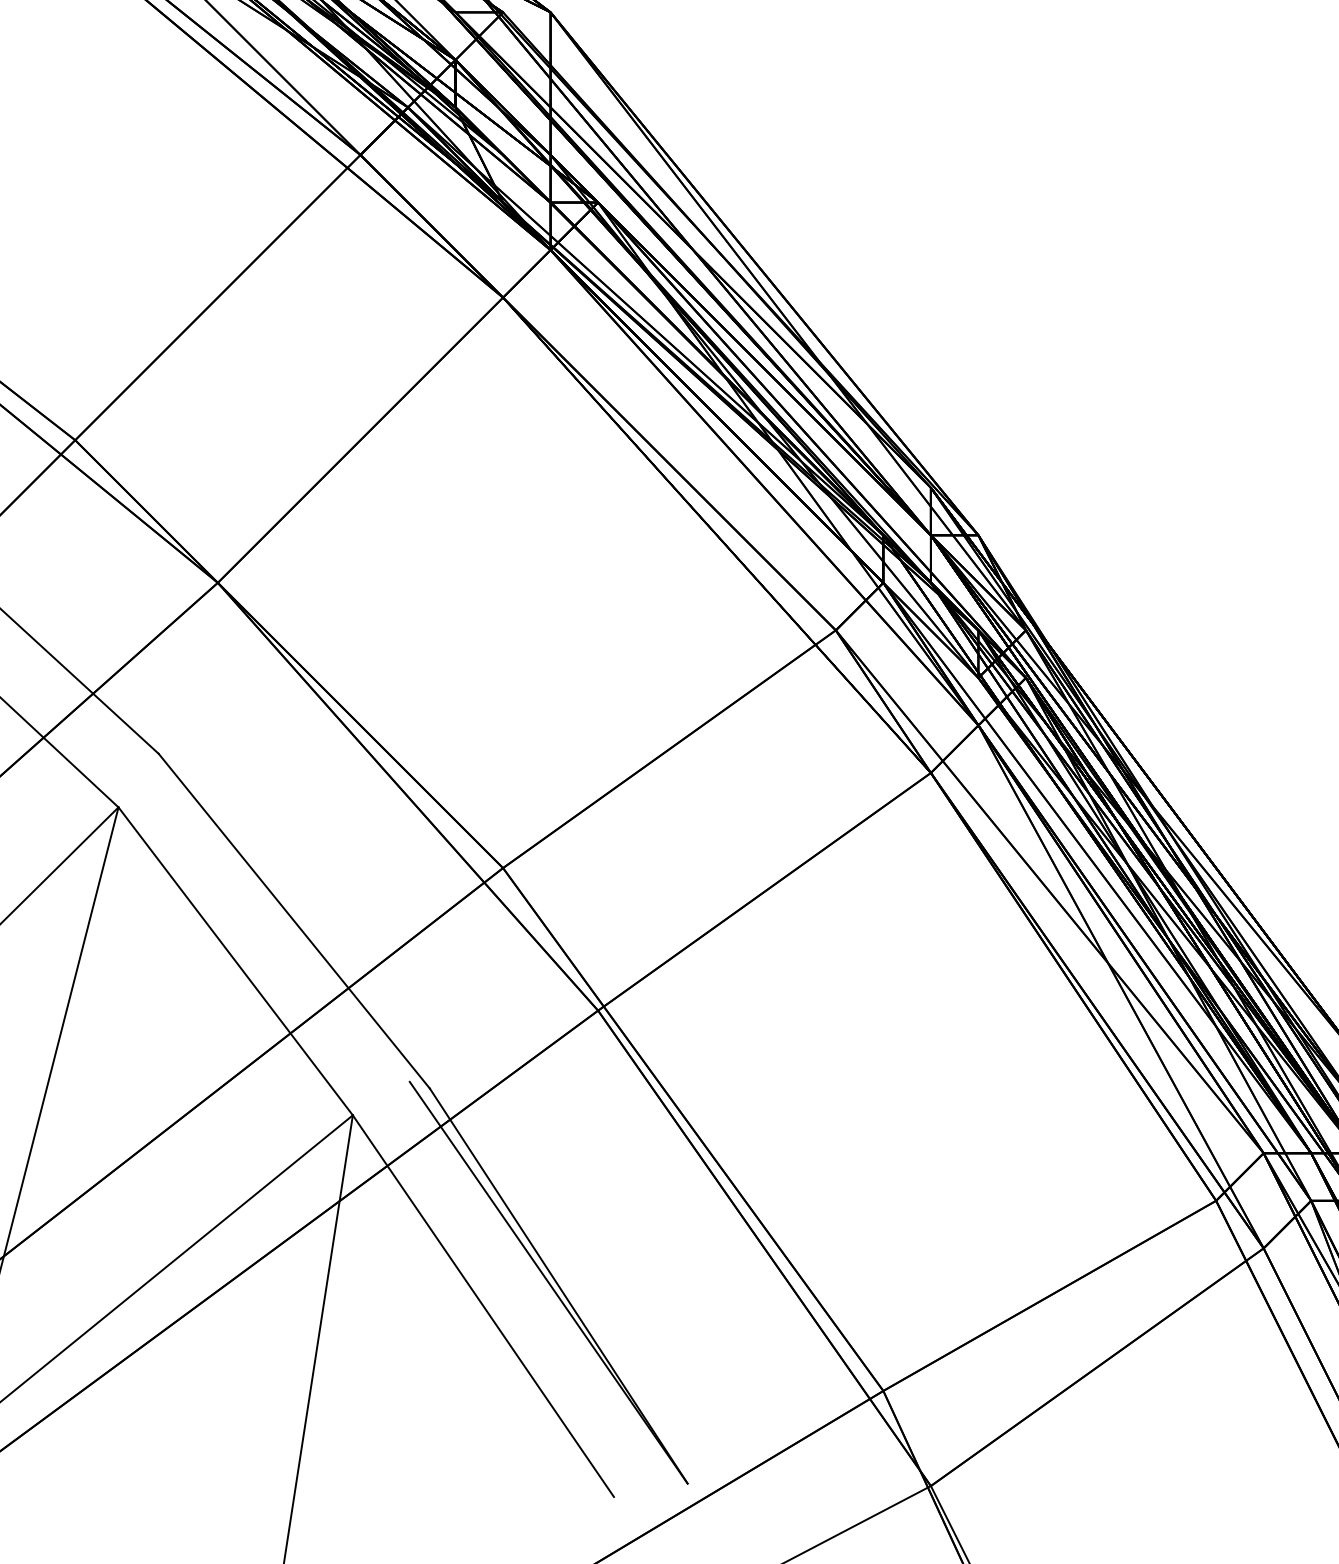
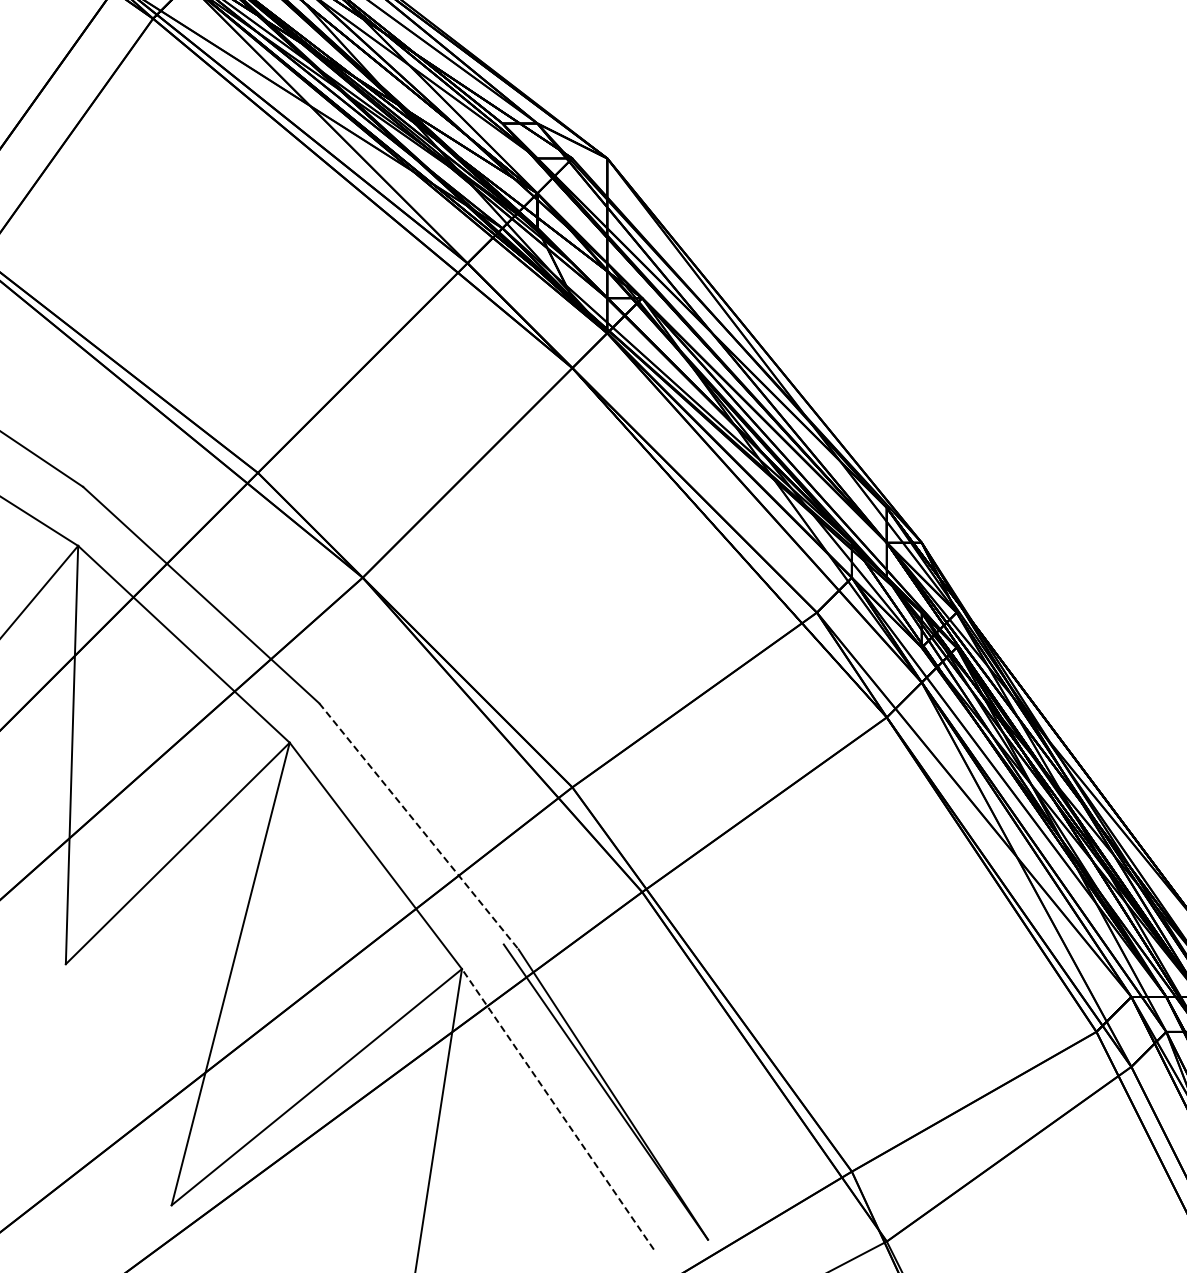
line: (295, 921) -> (419, 826), solid -> dashed
line: (482, 1306) -> (557, 1109), solid -> dashed

